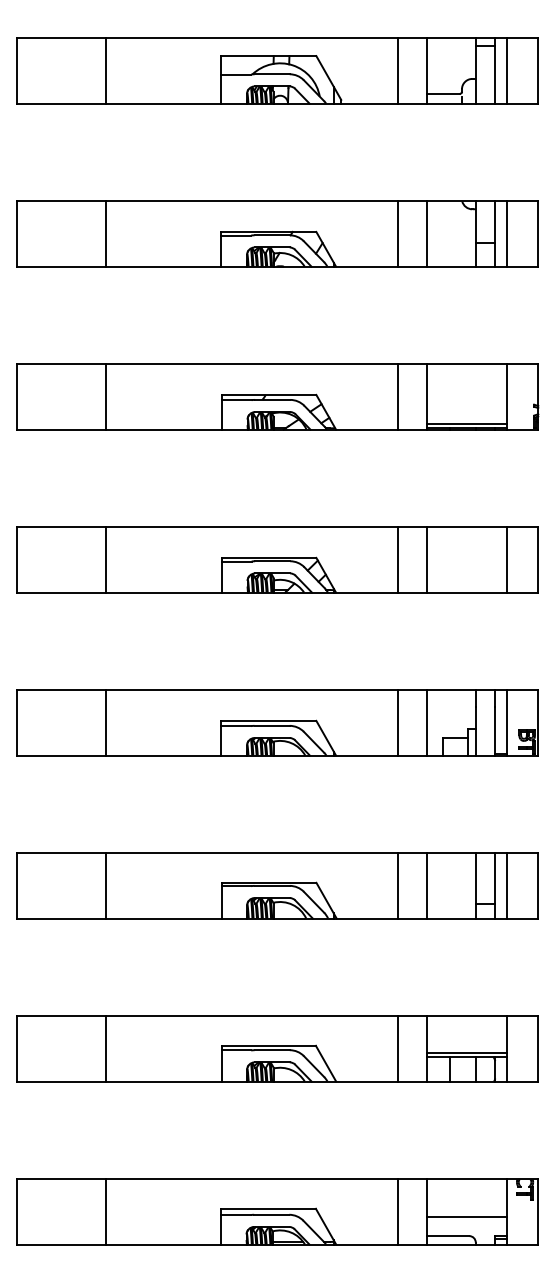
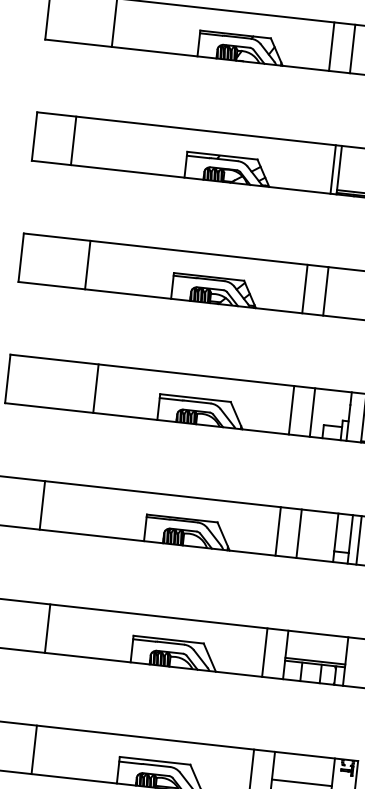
line: (106, 396) -> (73, 140), moved
line: (398, 396) -> (333, 169), moved
line: (106, 722) -> (96, 388), moved
line: (106, 885) -> (42, 505), moved

